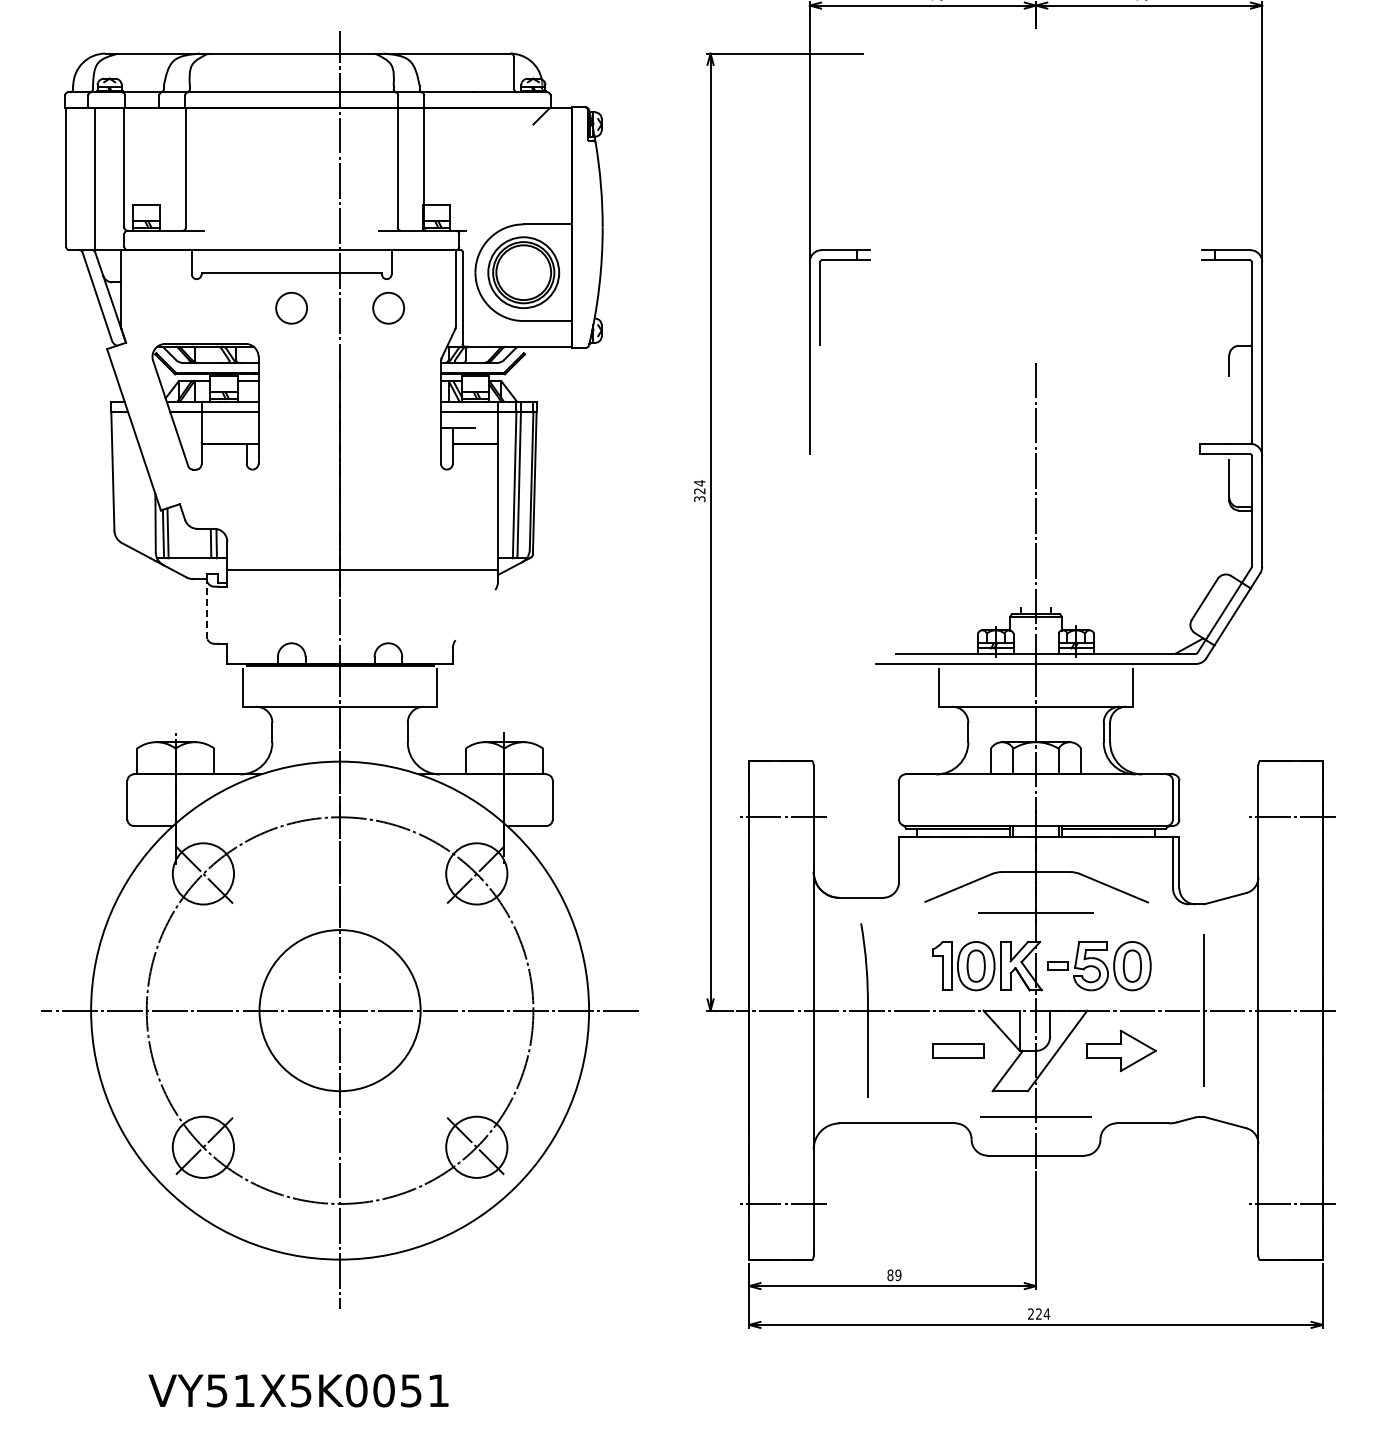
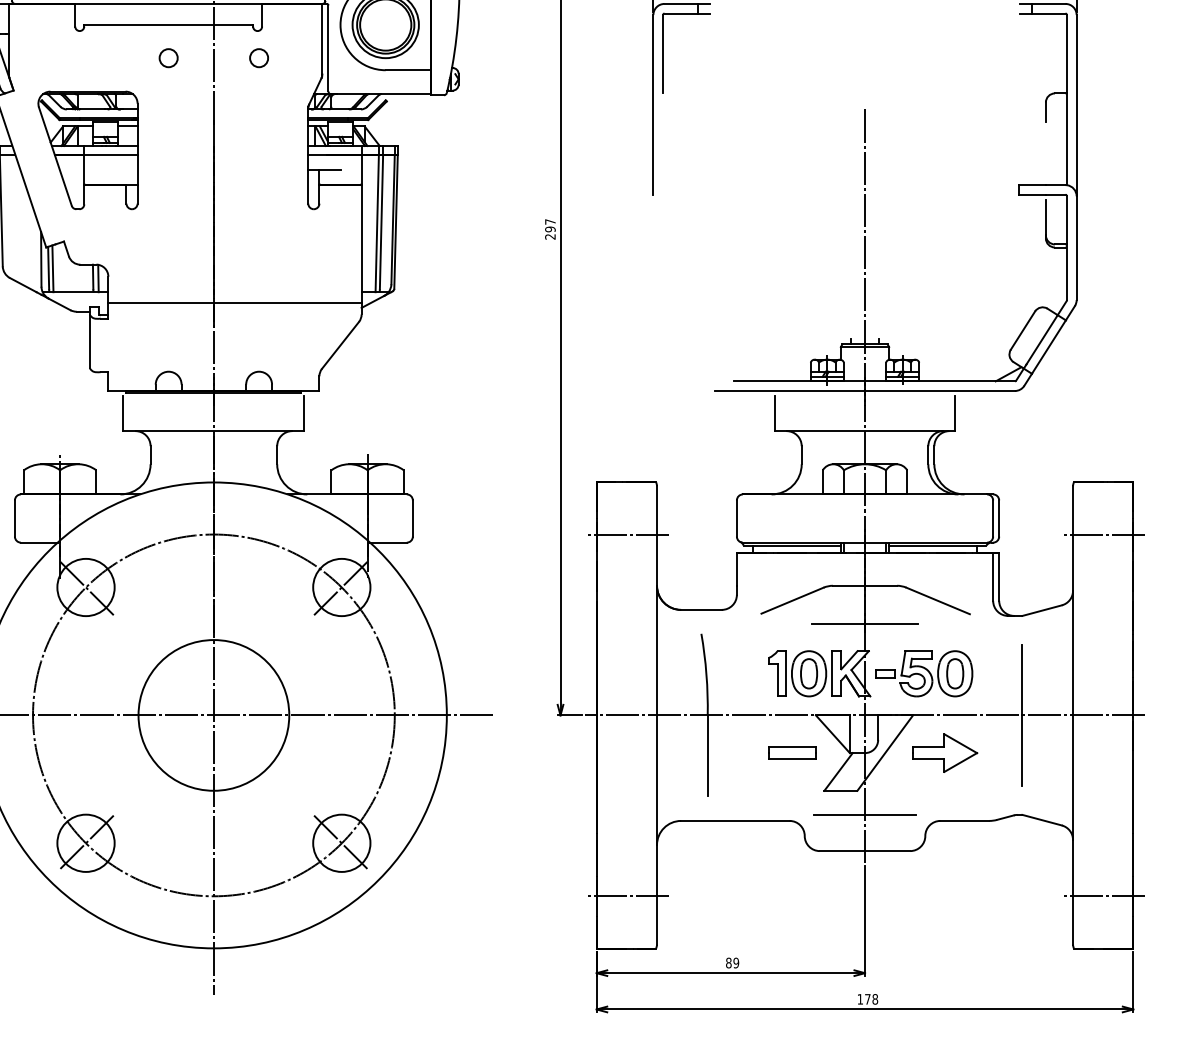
circle: (291, 307) -> (168, 57), size x0.62
circle: (387, 307) -> (258, 57), size x0.62
text: (699, 491) -> (550, 229), 324 -> 297
line: (207, 610) -> (89, 341), dashed -> solid
line: (475, 615) -> (340, 345), added
text: (1039, 1313) -> (868, 998), 224 -> 178

